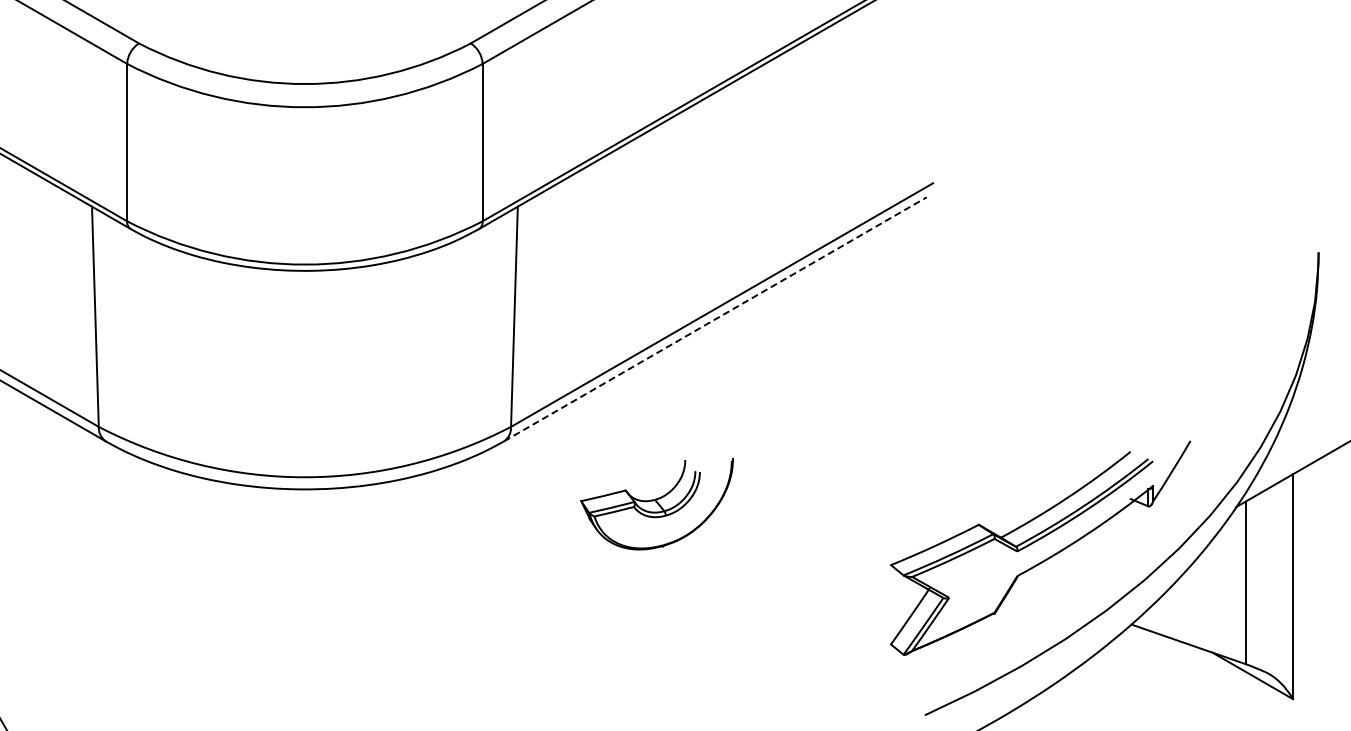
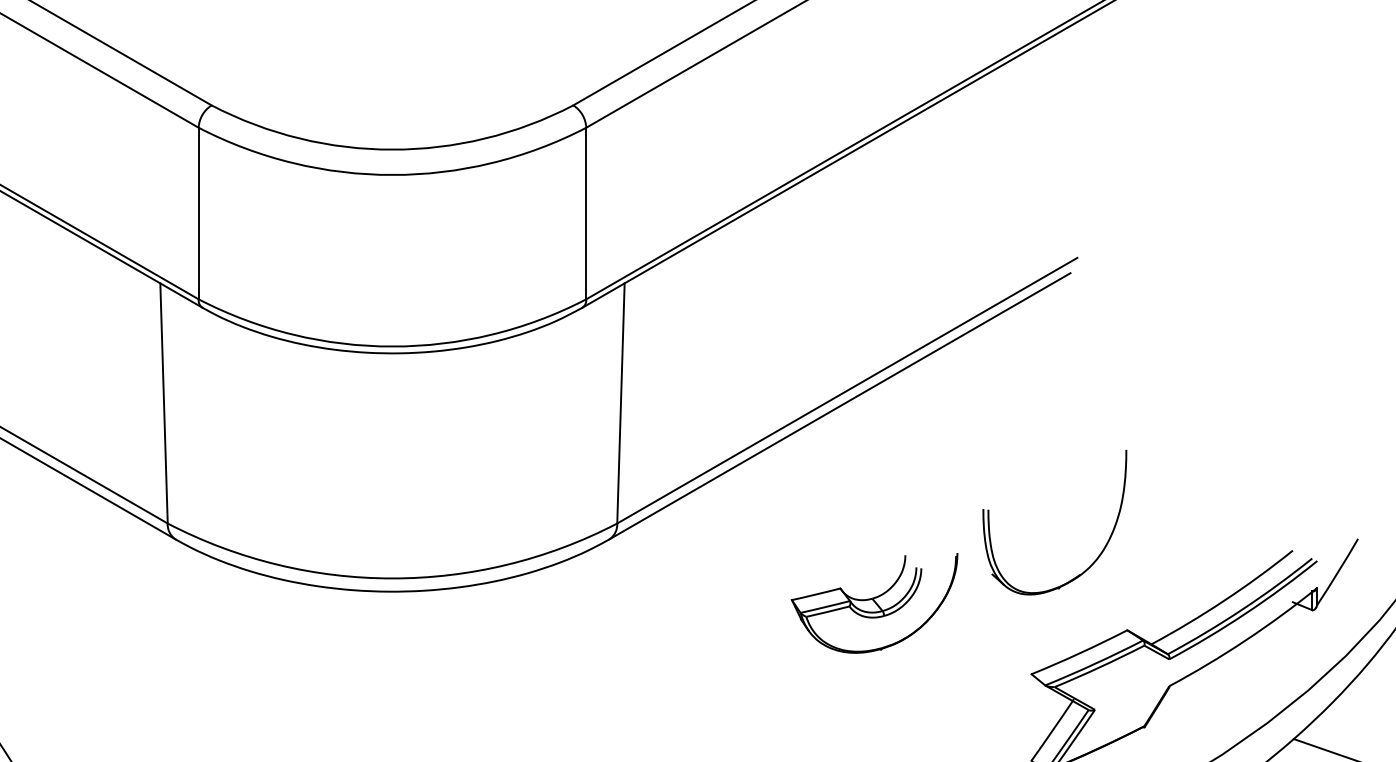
line: (715, 319) -> (840, 406), dashed -> solid
part: (949, 459) -> (1095, 559), added
part: (656, 504) -> (873, 603), moved

